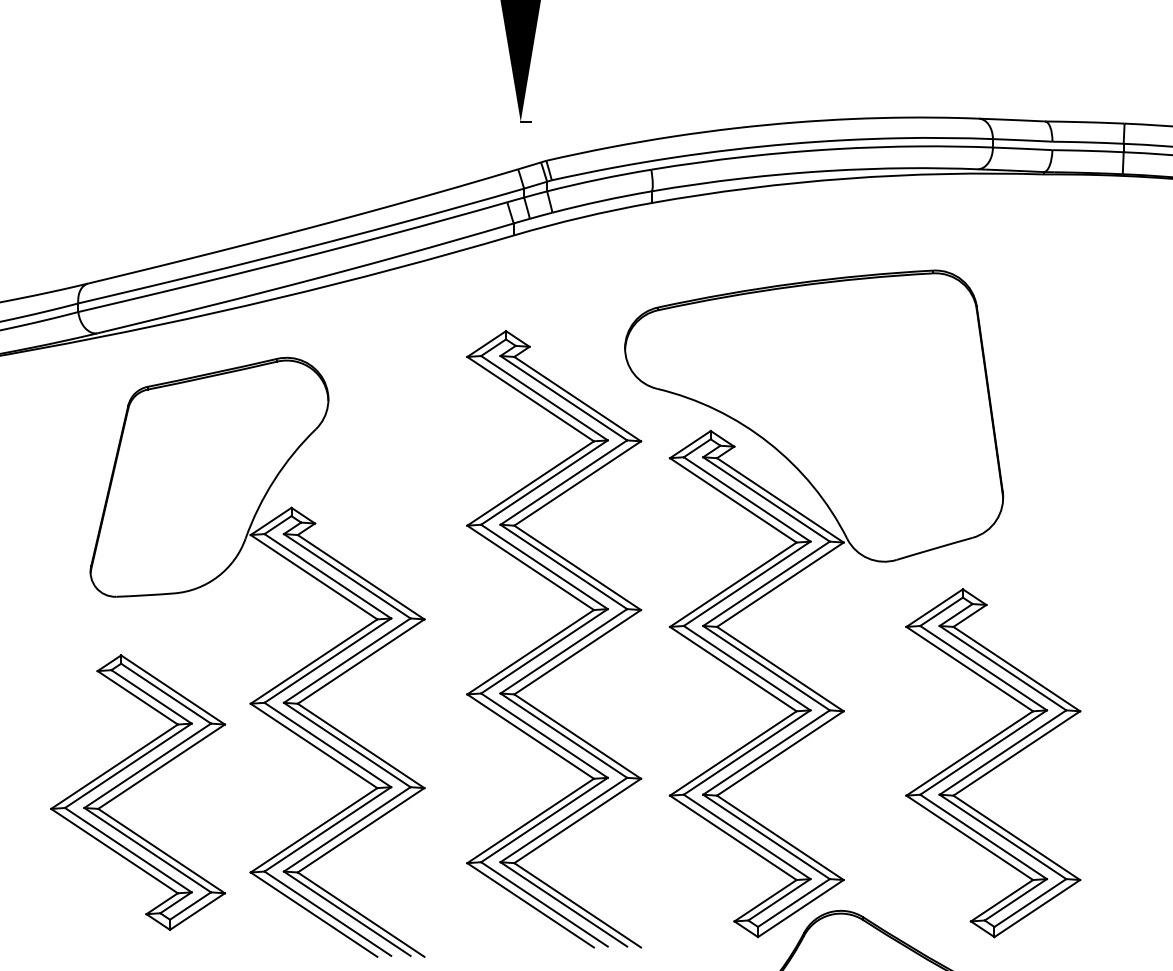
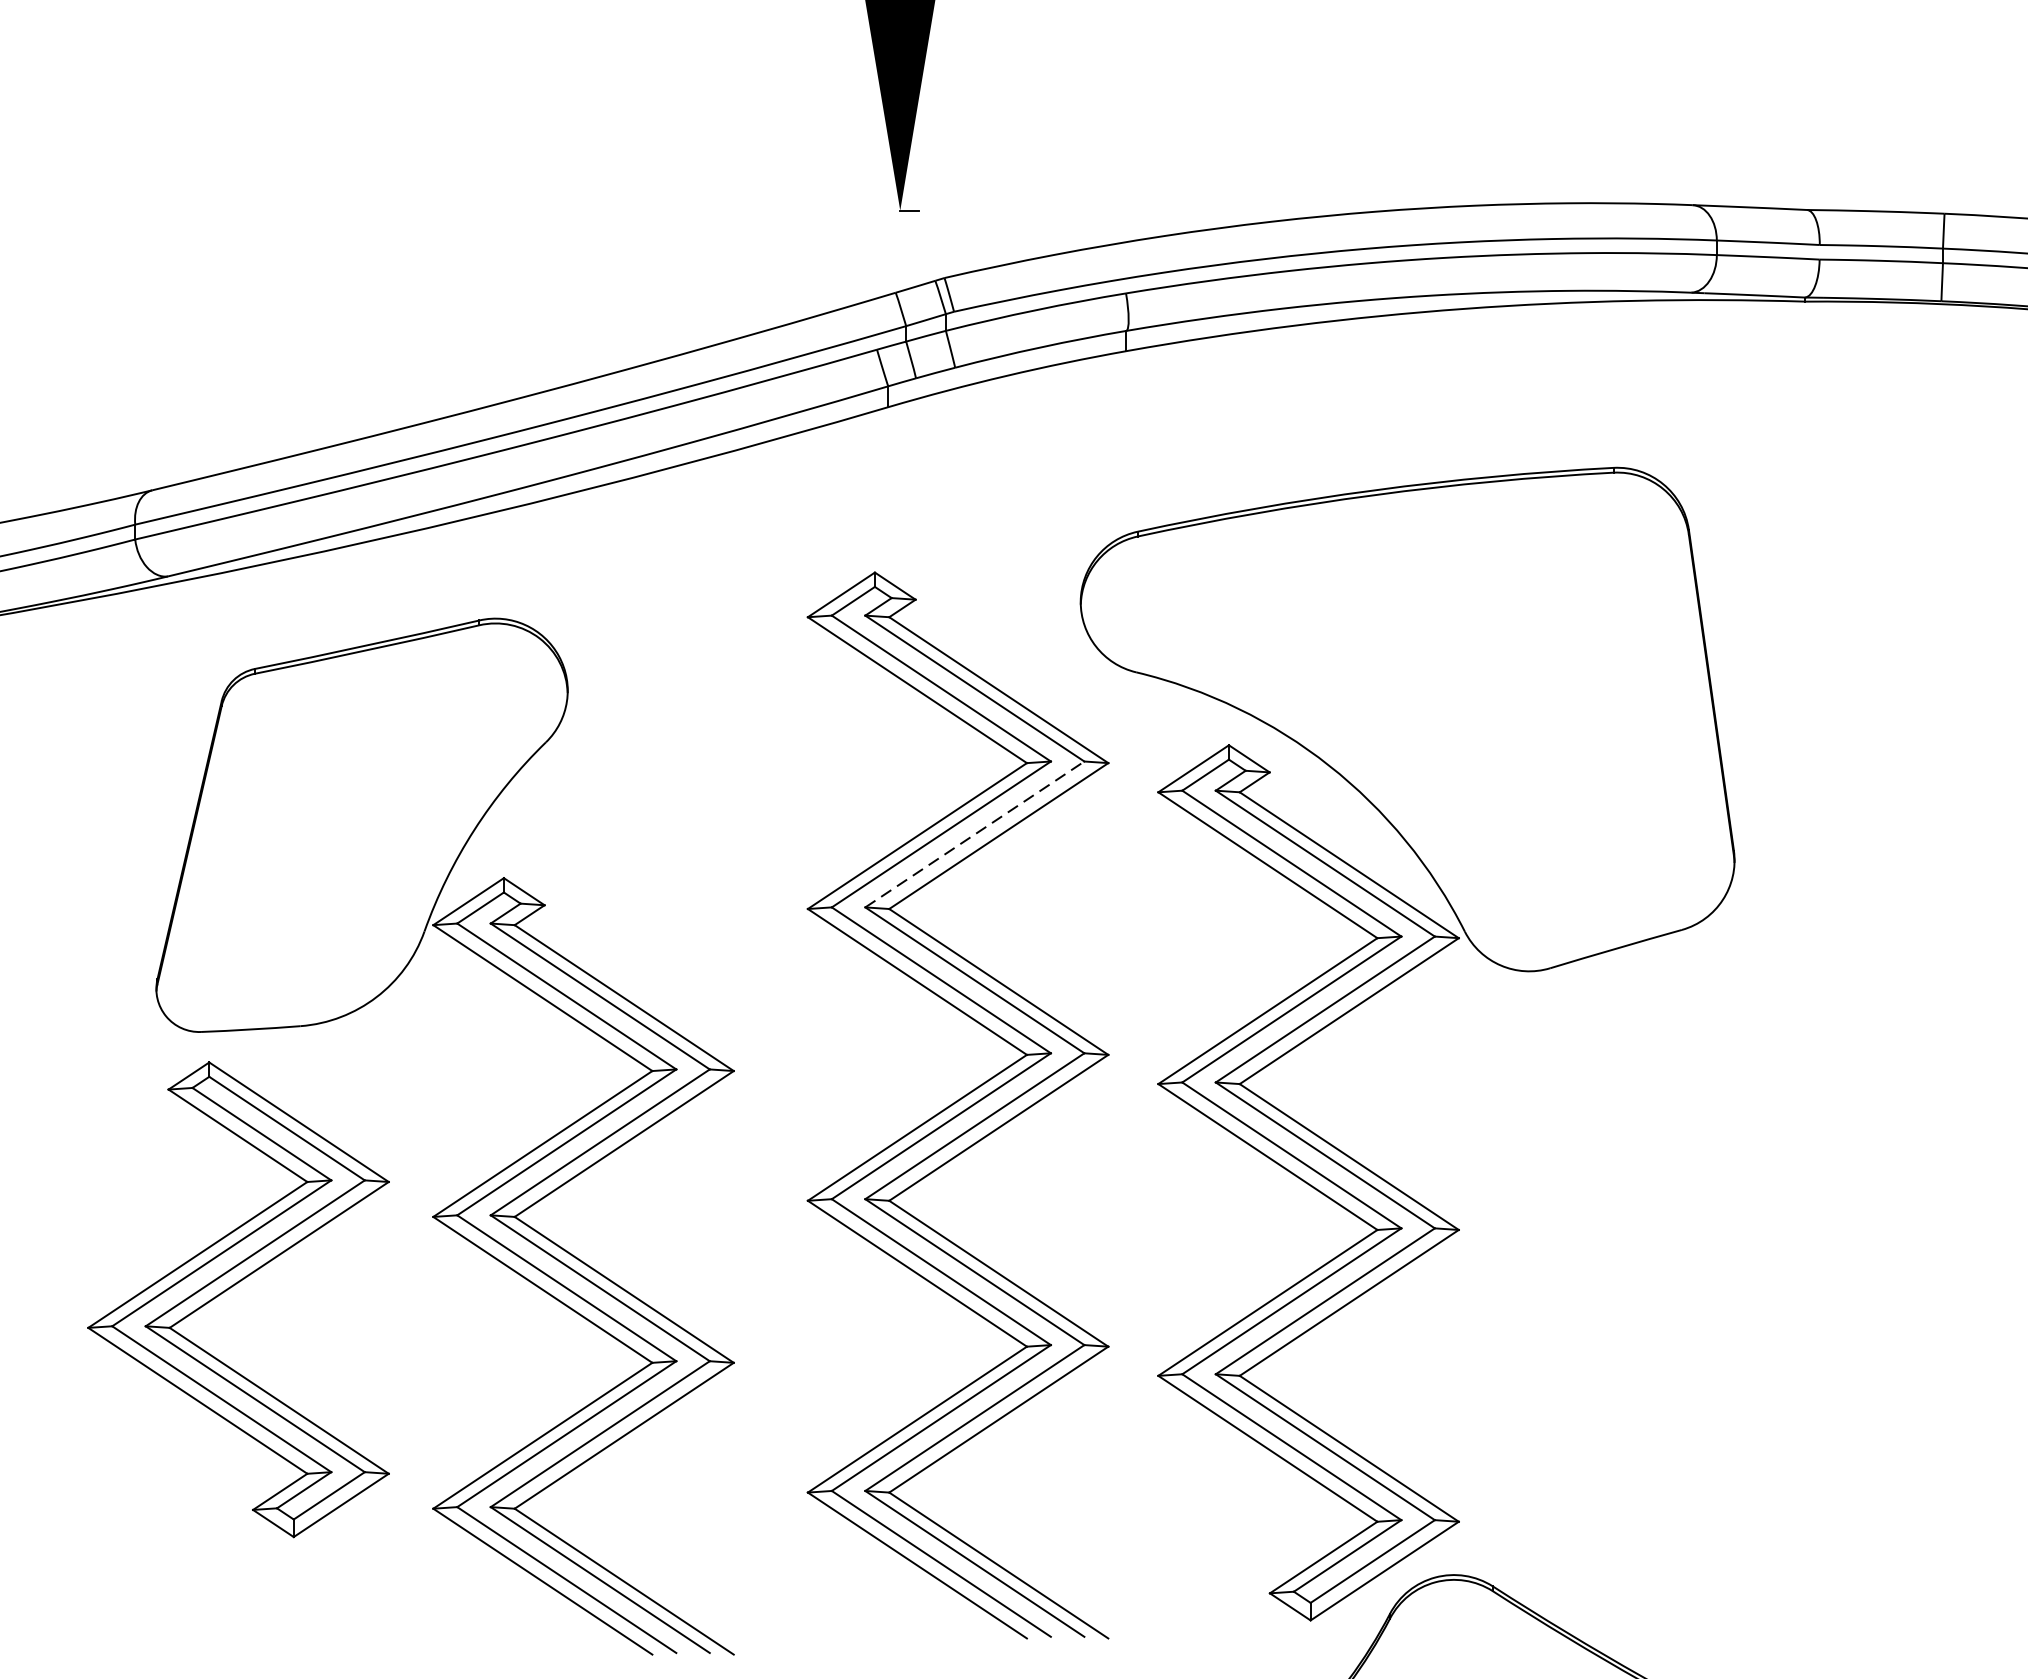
line: (564, 482) -> (975, 834), solid -> dashed
part: (993, 763) -> (1717, 1320), removed
part: (135, 785) -> (234, 1287), moved

